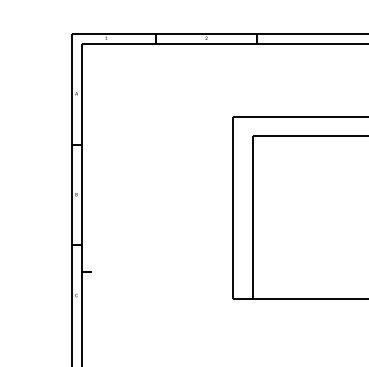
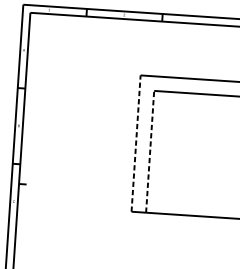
line: (233, 207) -> (136, 143), solid -> dashed
line: (252, 216) -> (149, 151), solid -> dashed

